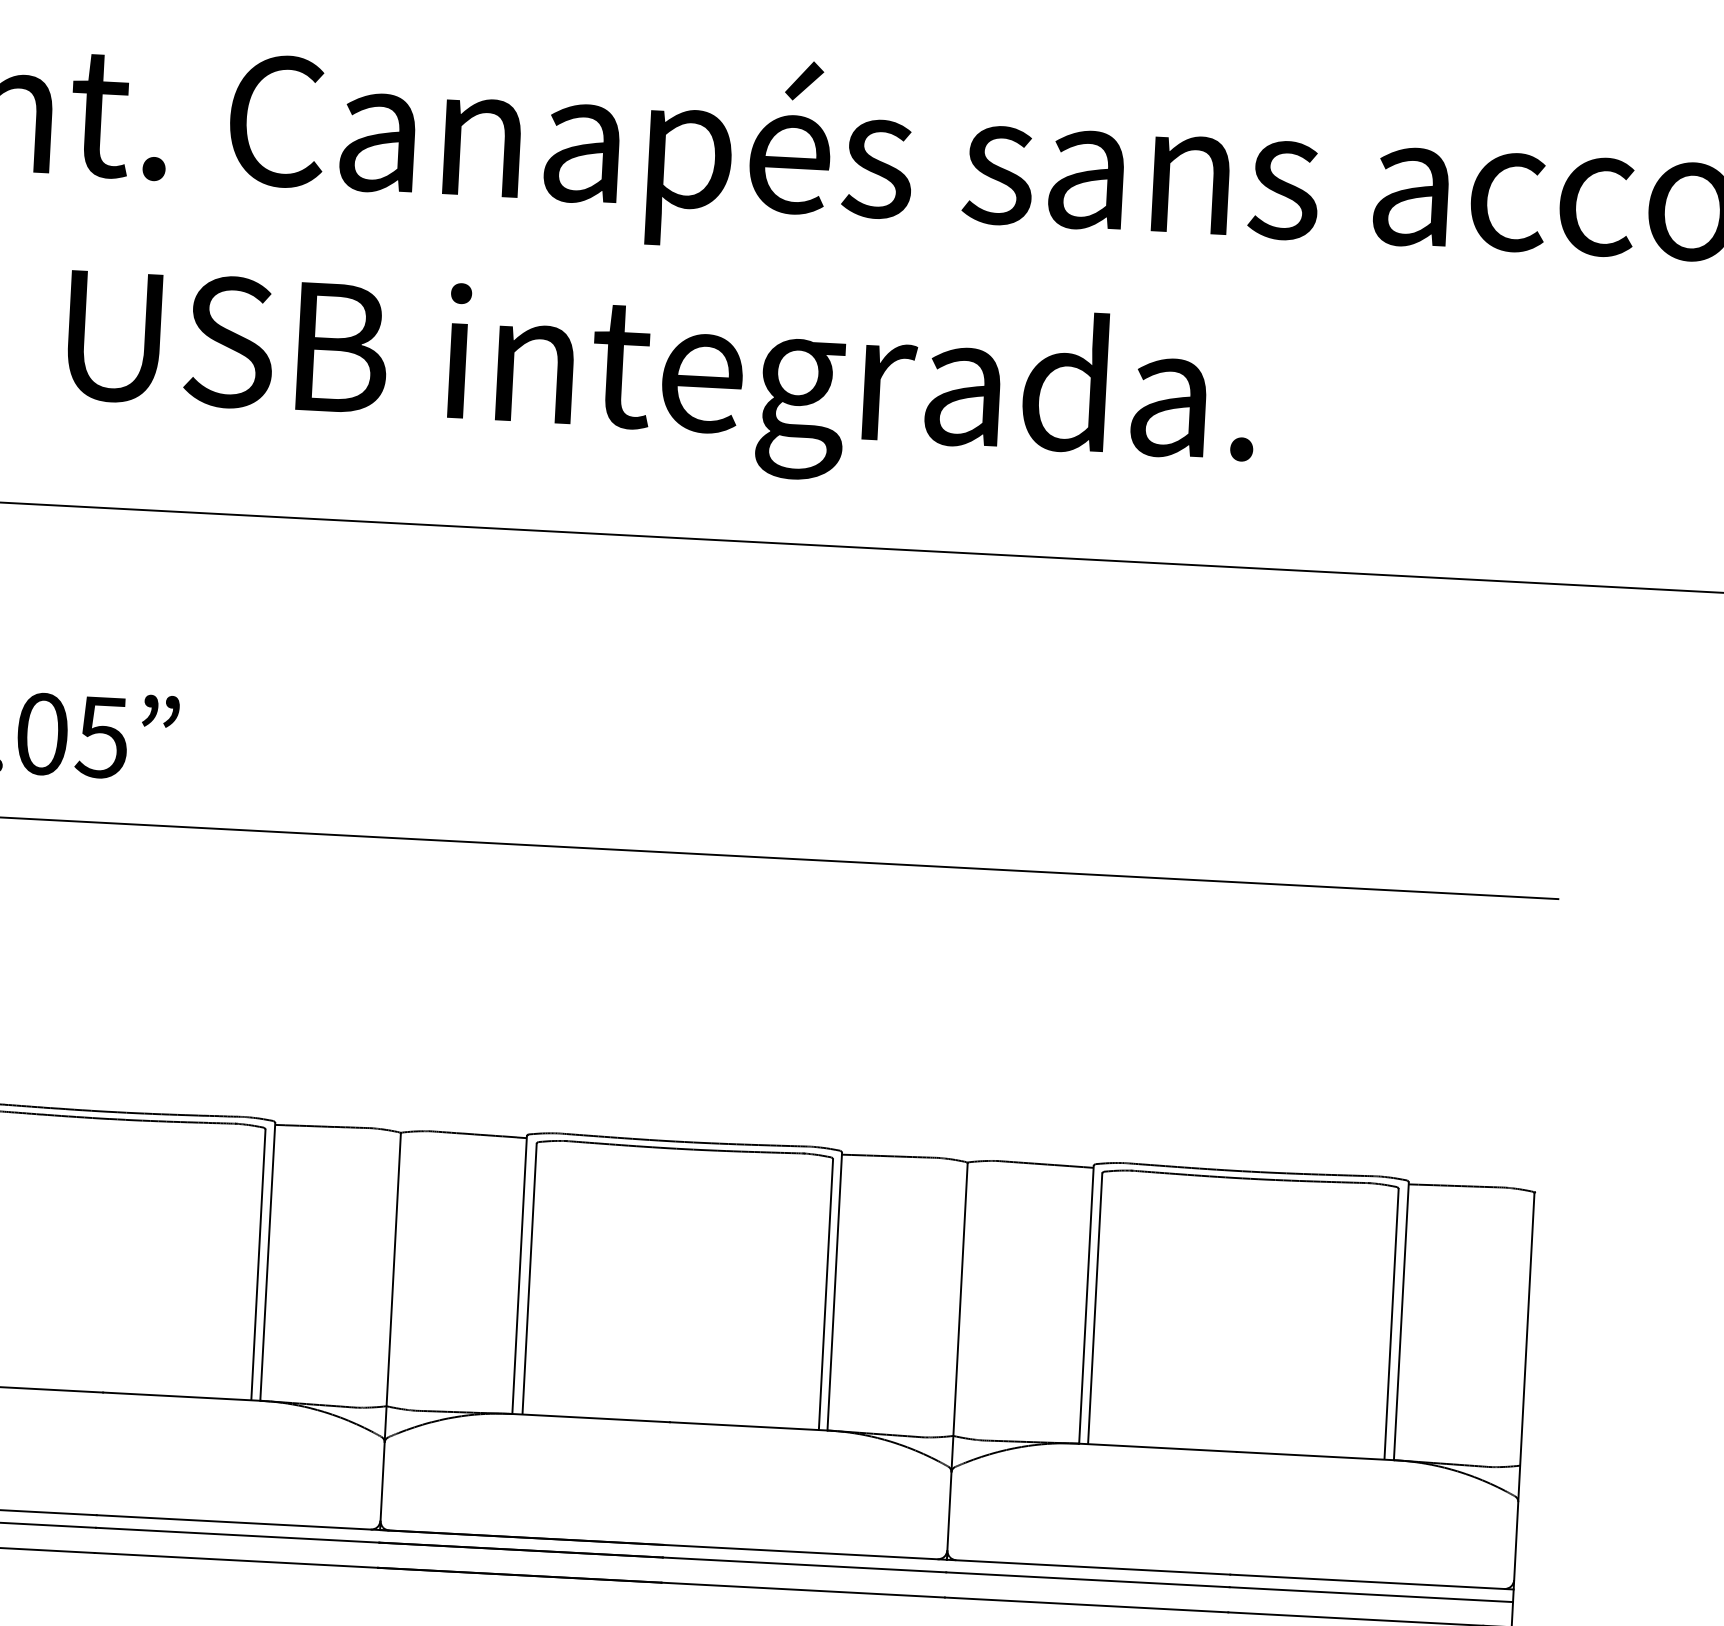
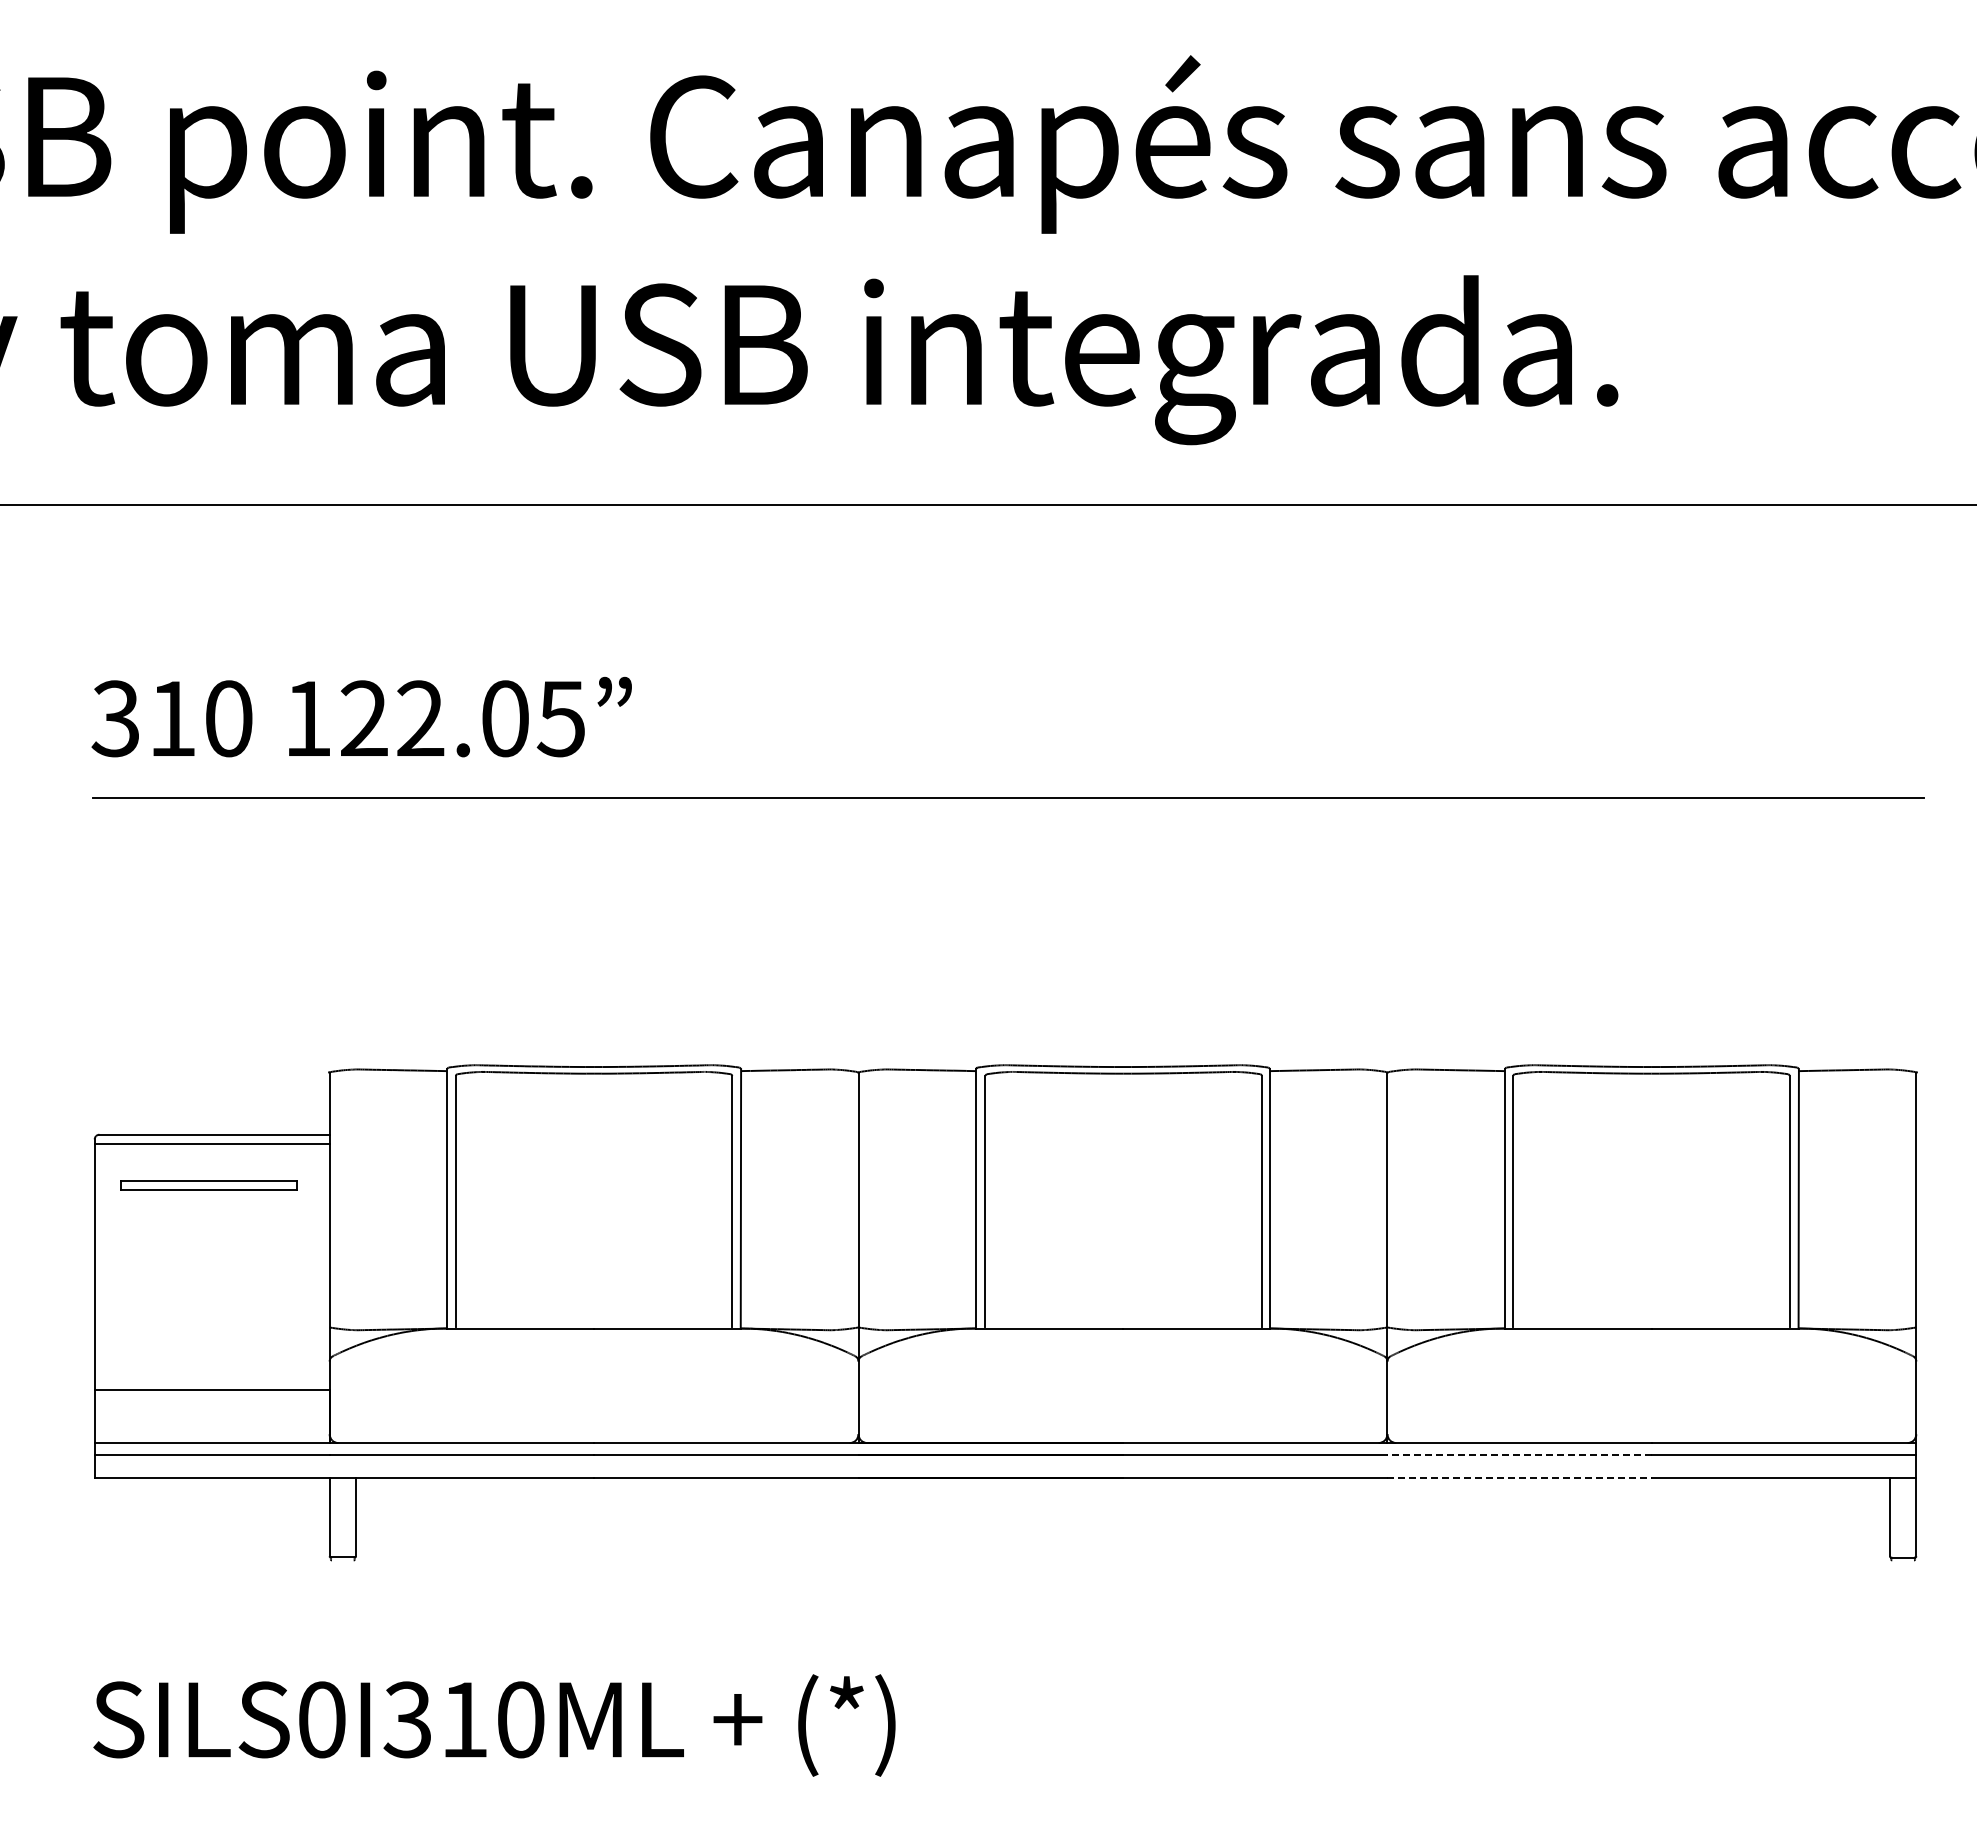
line: (1087, 1579) -> (1519, 1454), solid -> dashed
line: (1087, 1605) -> (1520, 1478), solid -> dashed

